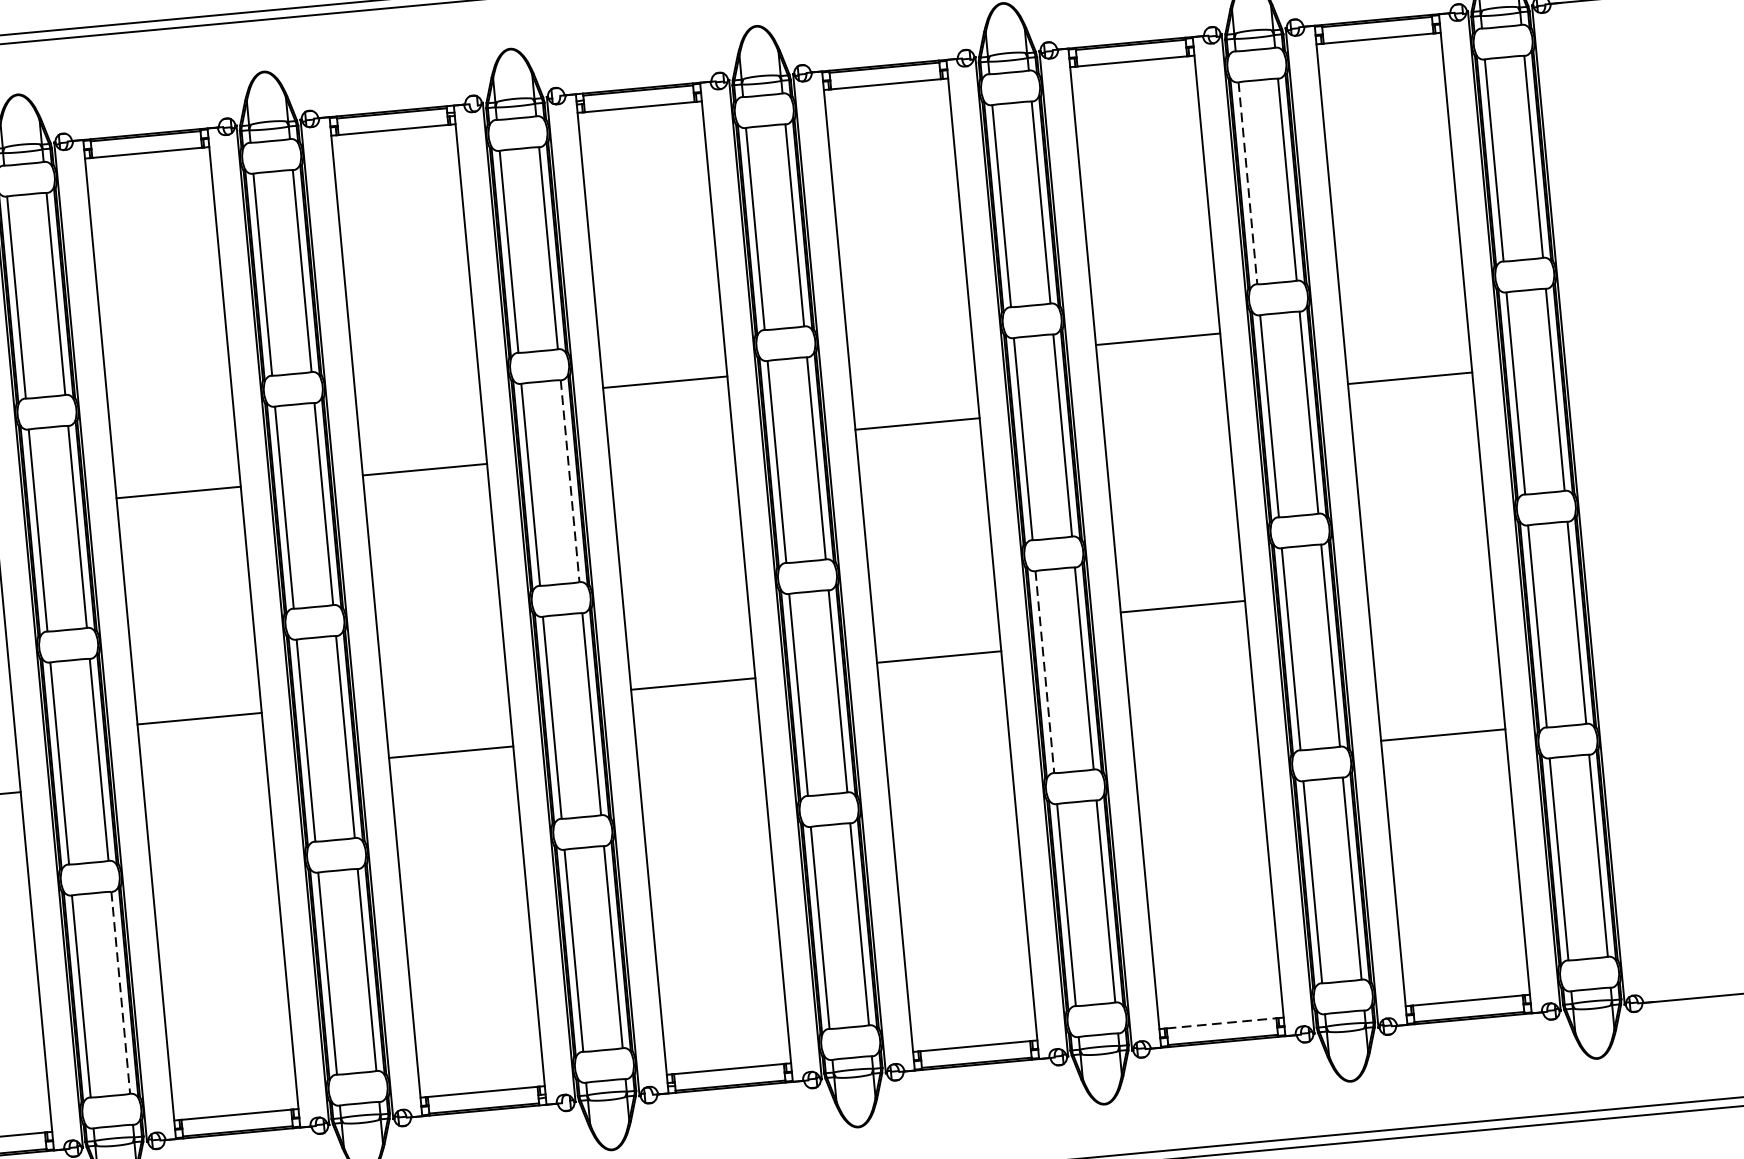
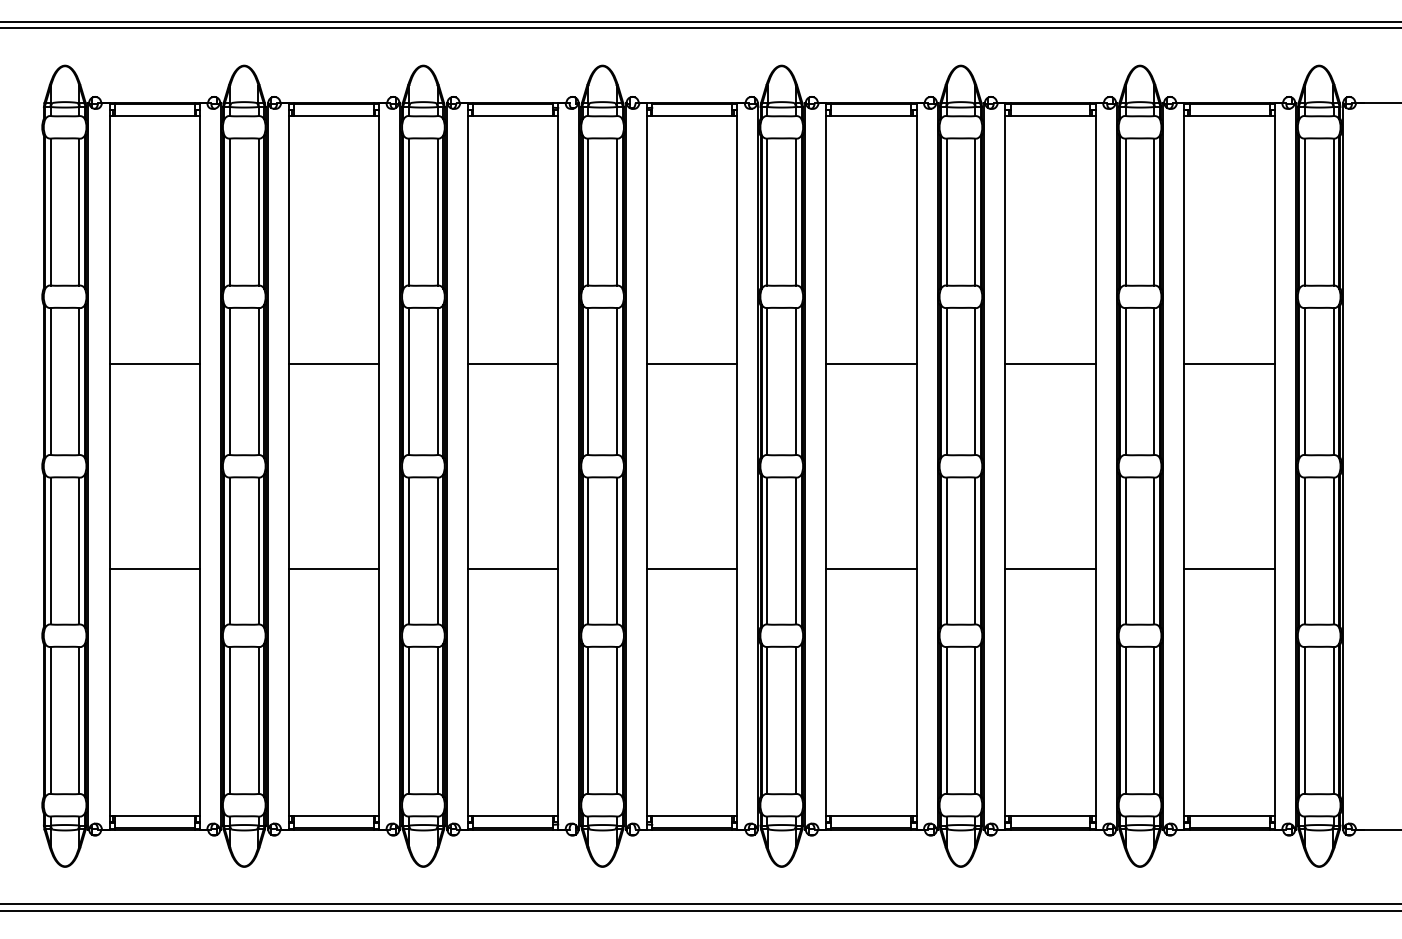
line: (1247, 183) -> (1125, 212), dashed -> solid
line: (1158, 339) -> (1050, 363), moved
line: (664, 382) -> (691, 363), moved
line: (569, 482) -> (616, 382), dashed -> solid
line: (1182, 607) -> (1050, 569), moved
line: (939, 657) -> (871, 569), moved
line: (1044, 672) -> (946, 551), dashed -> solid
line: (692, 684) -> (691, 569), moved
line: (199, 719) -> (333, 569), moved
line: (1443, 735) -> (1229, 569), moved
line: (120, 994) -> (258, 721), dashed -> solid
line: (1221, 1023) -> (1050, 816), dashed -> solid

